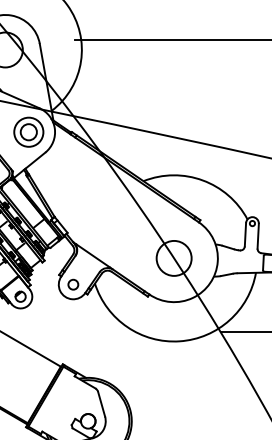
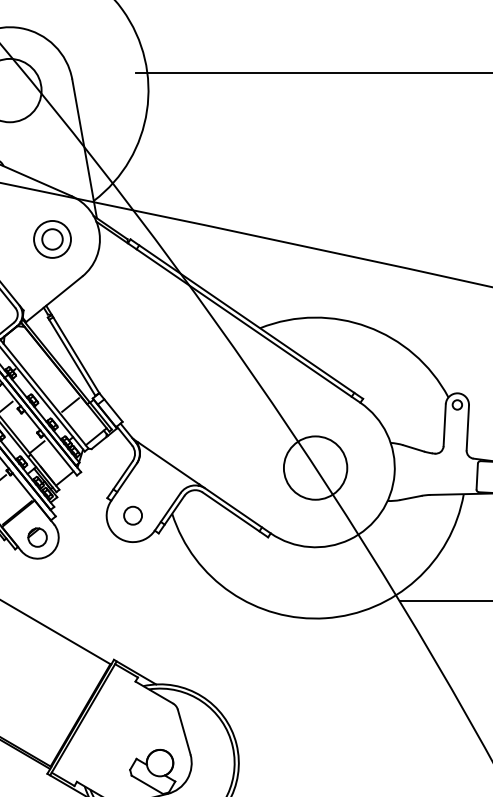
part: (28, 131) -> (51, 238), size x0.7

